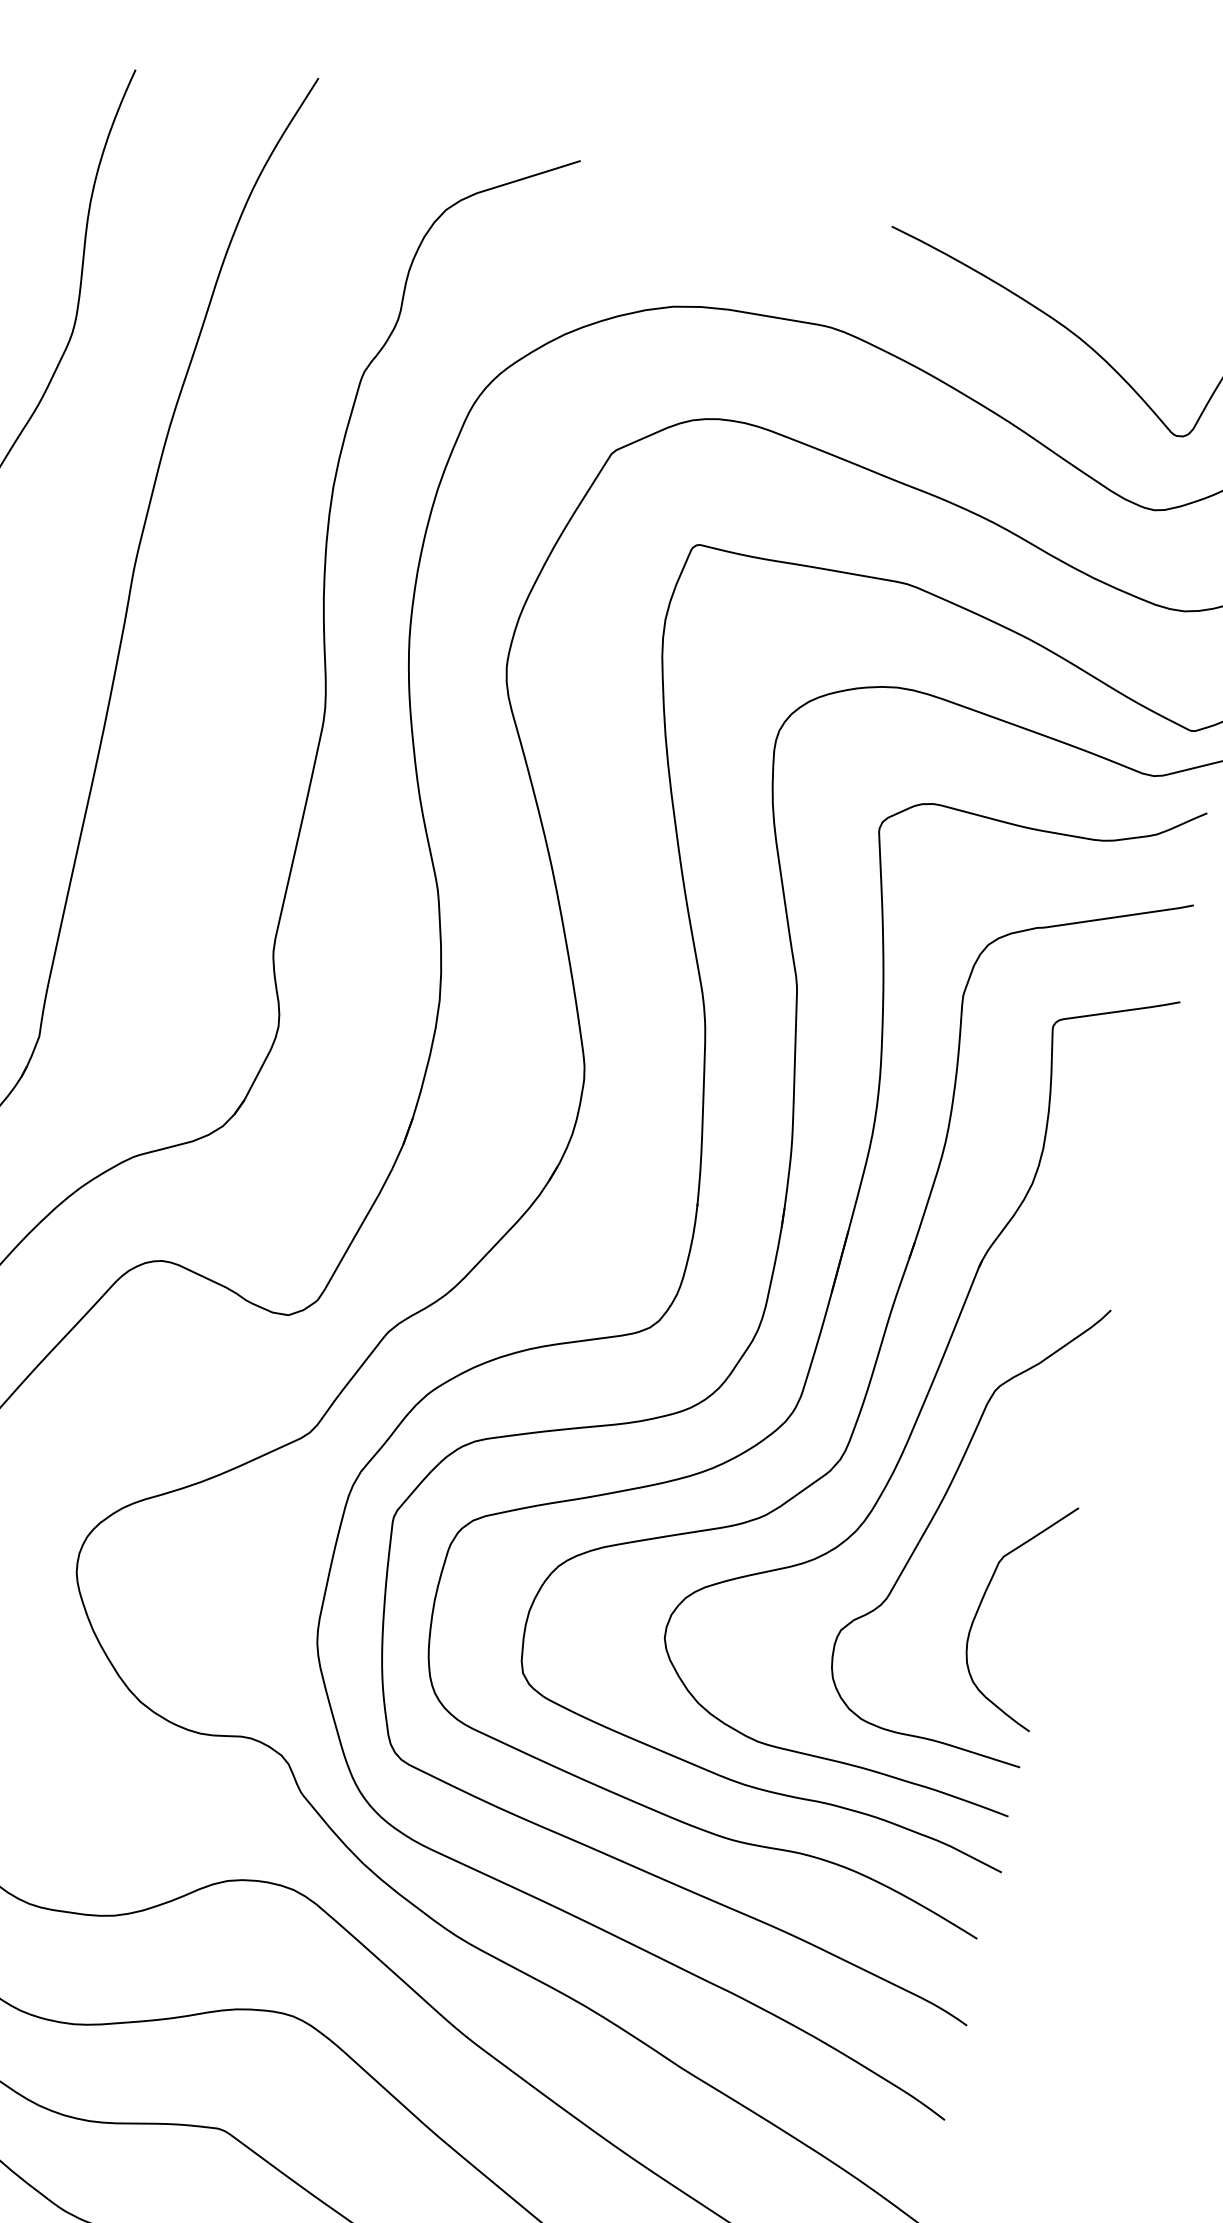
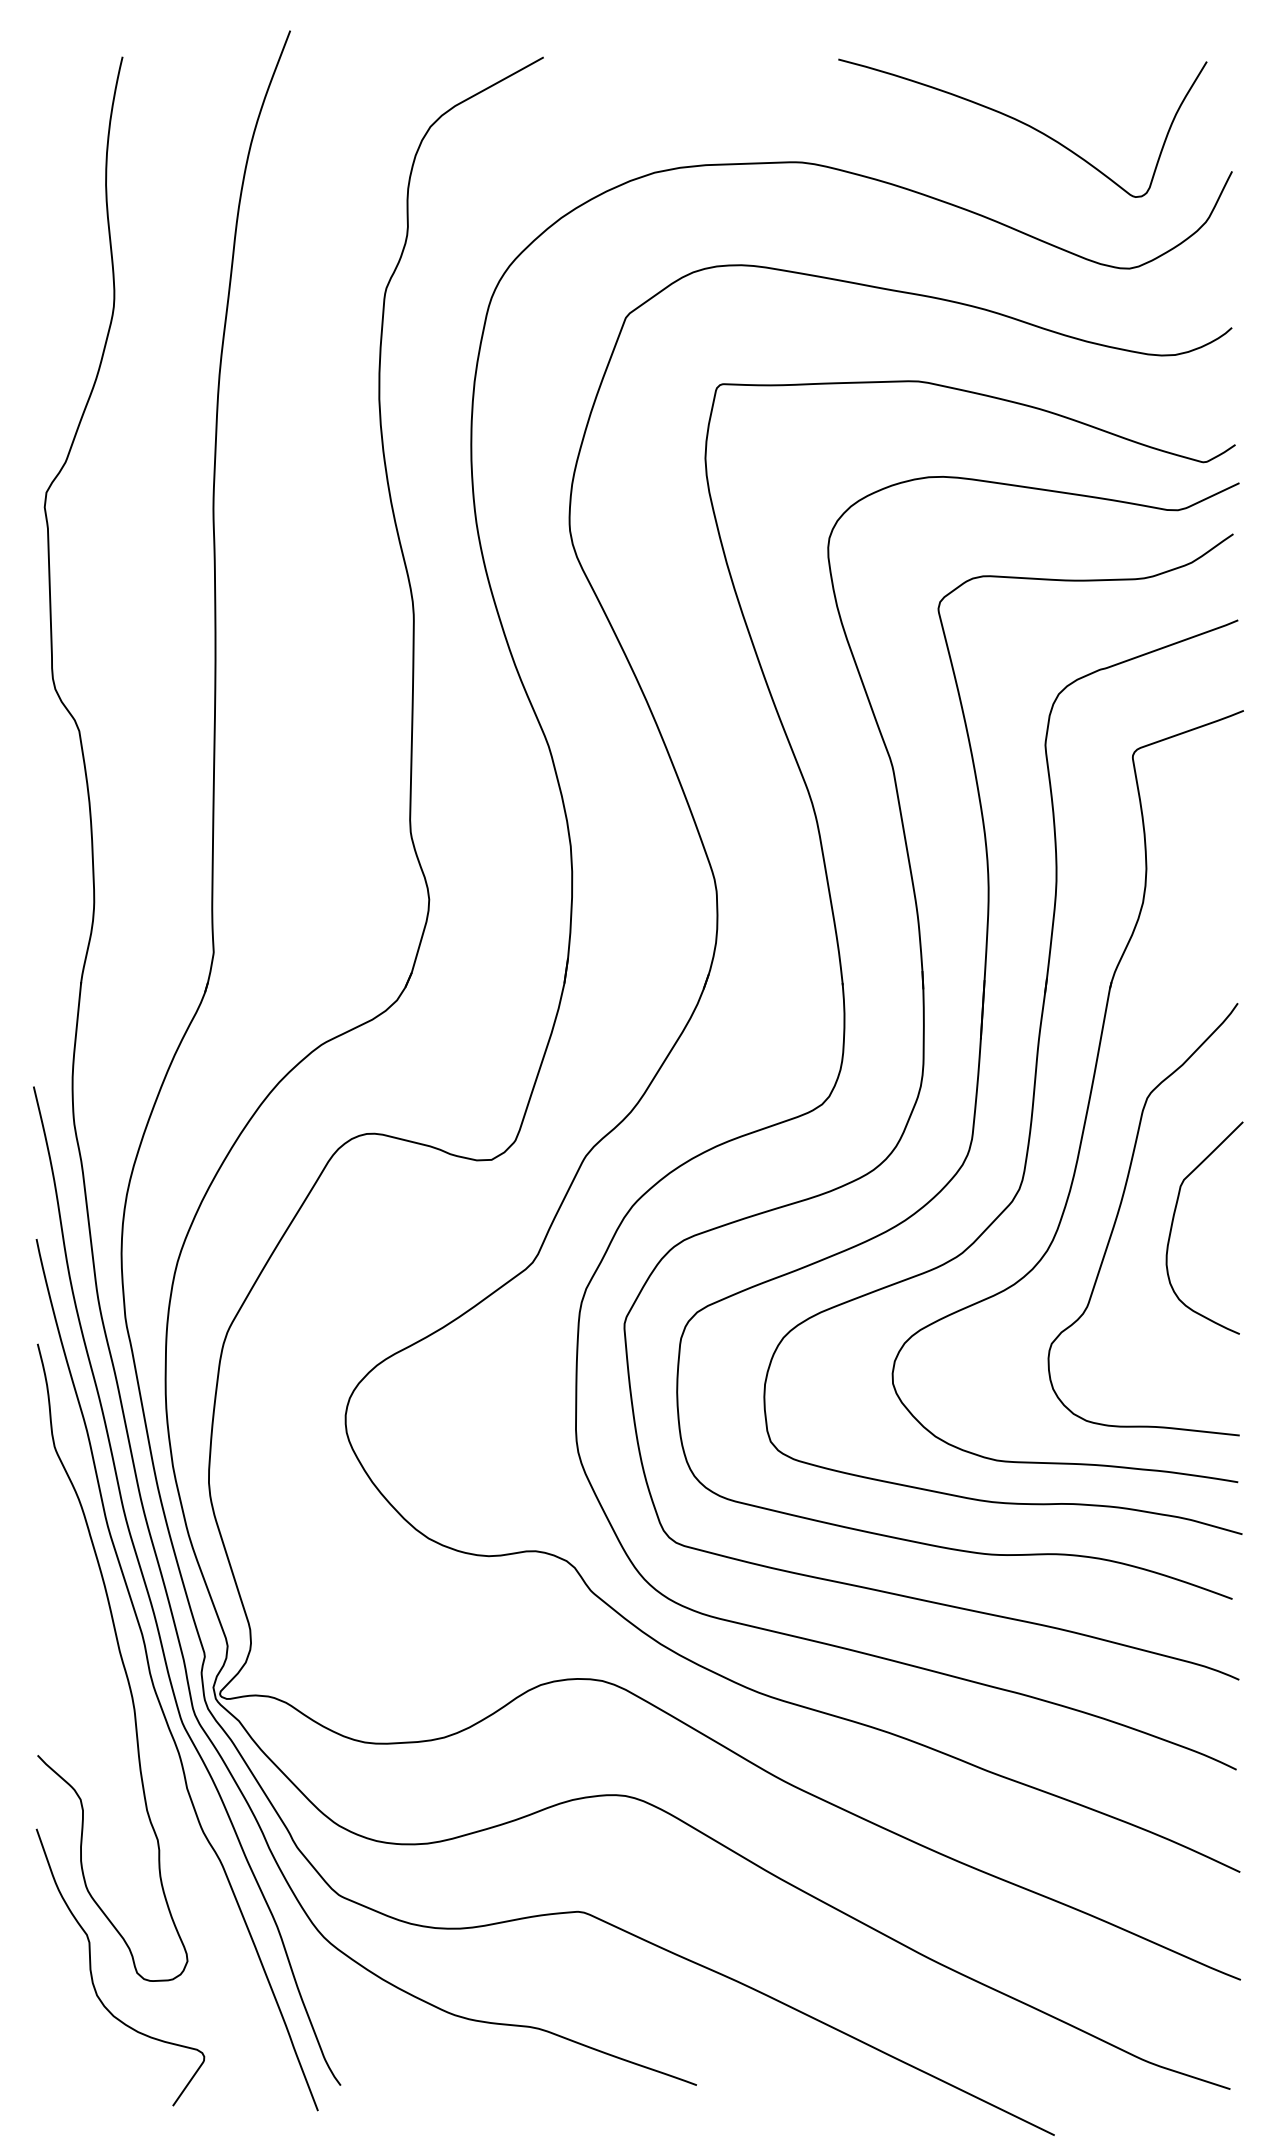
curve: (983, 1600) -> (1173, 1223), moved

